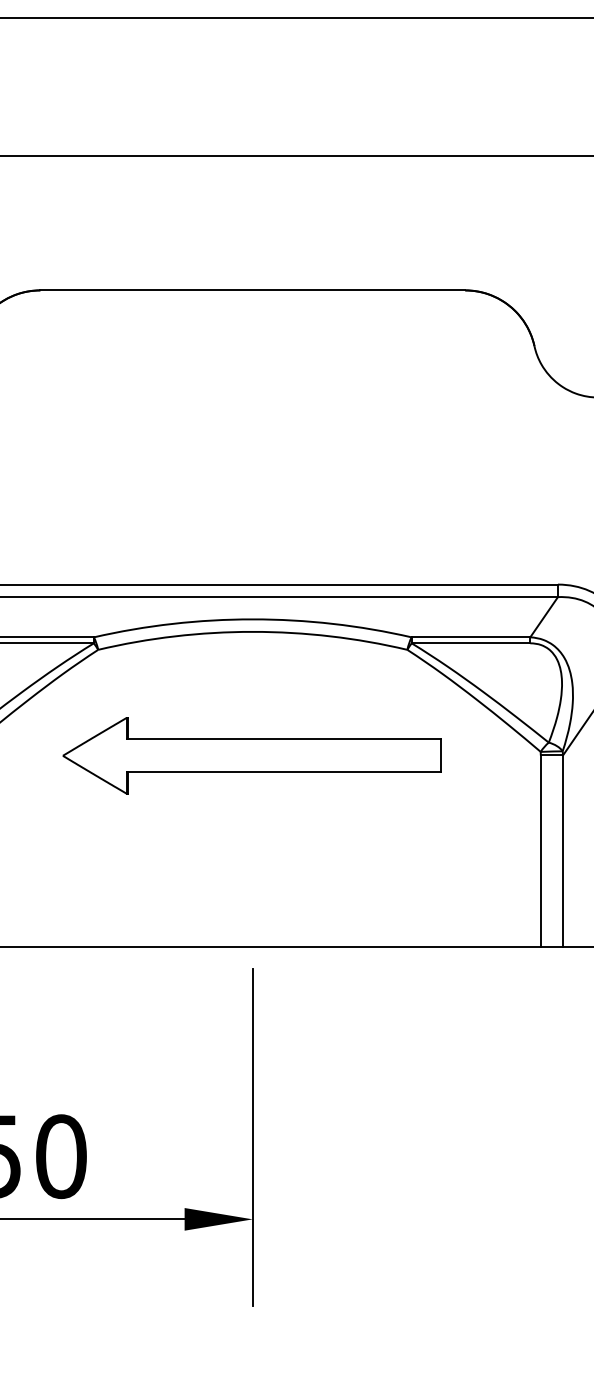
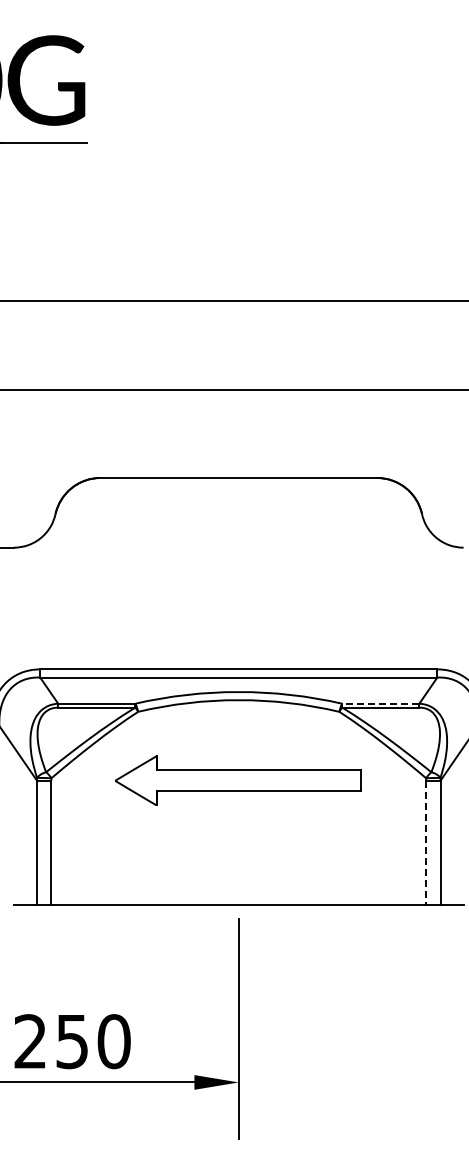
line: (470, 637) -> (380, 703), solid -> dashed
line: (541, 852) -> (426, 843), solid -> dashed

